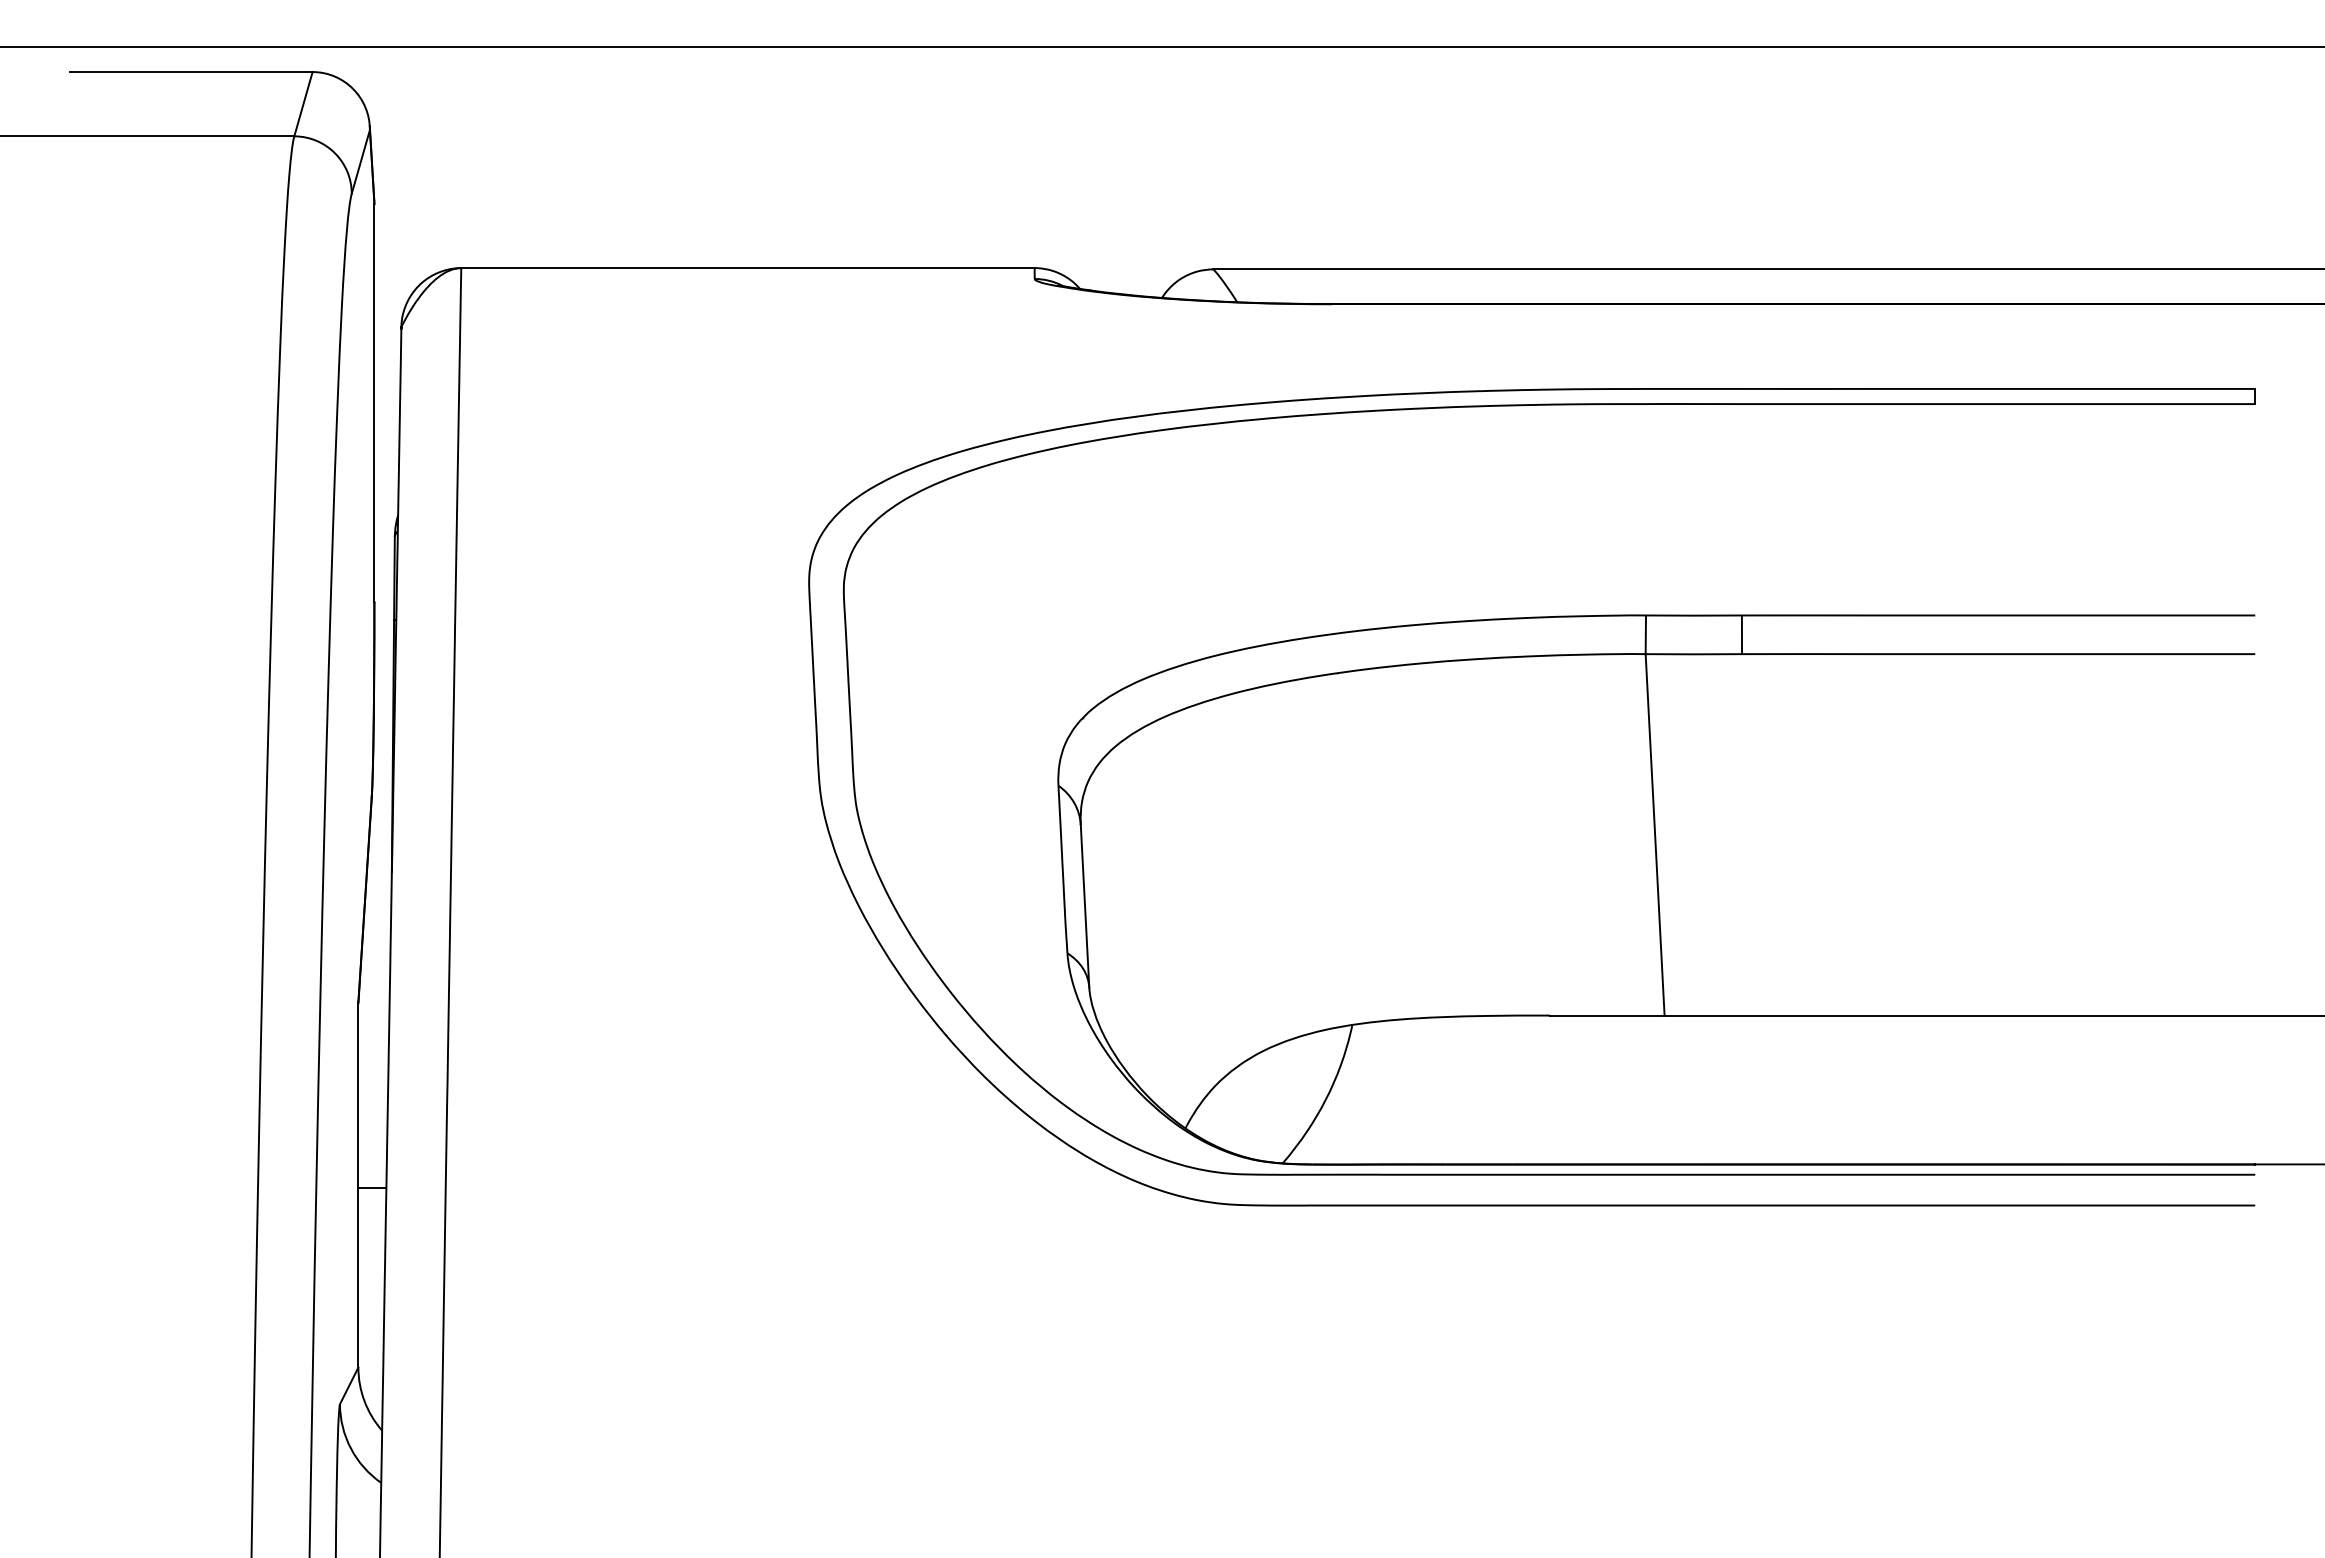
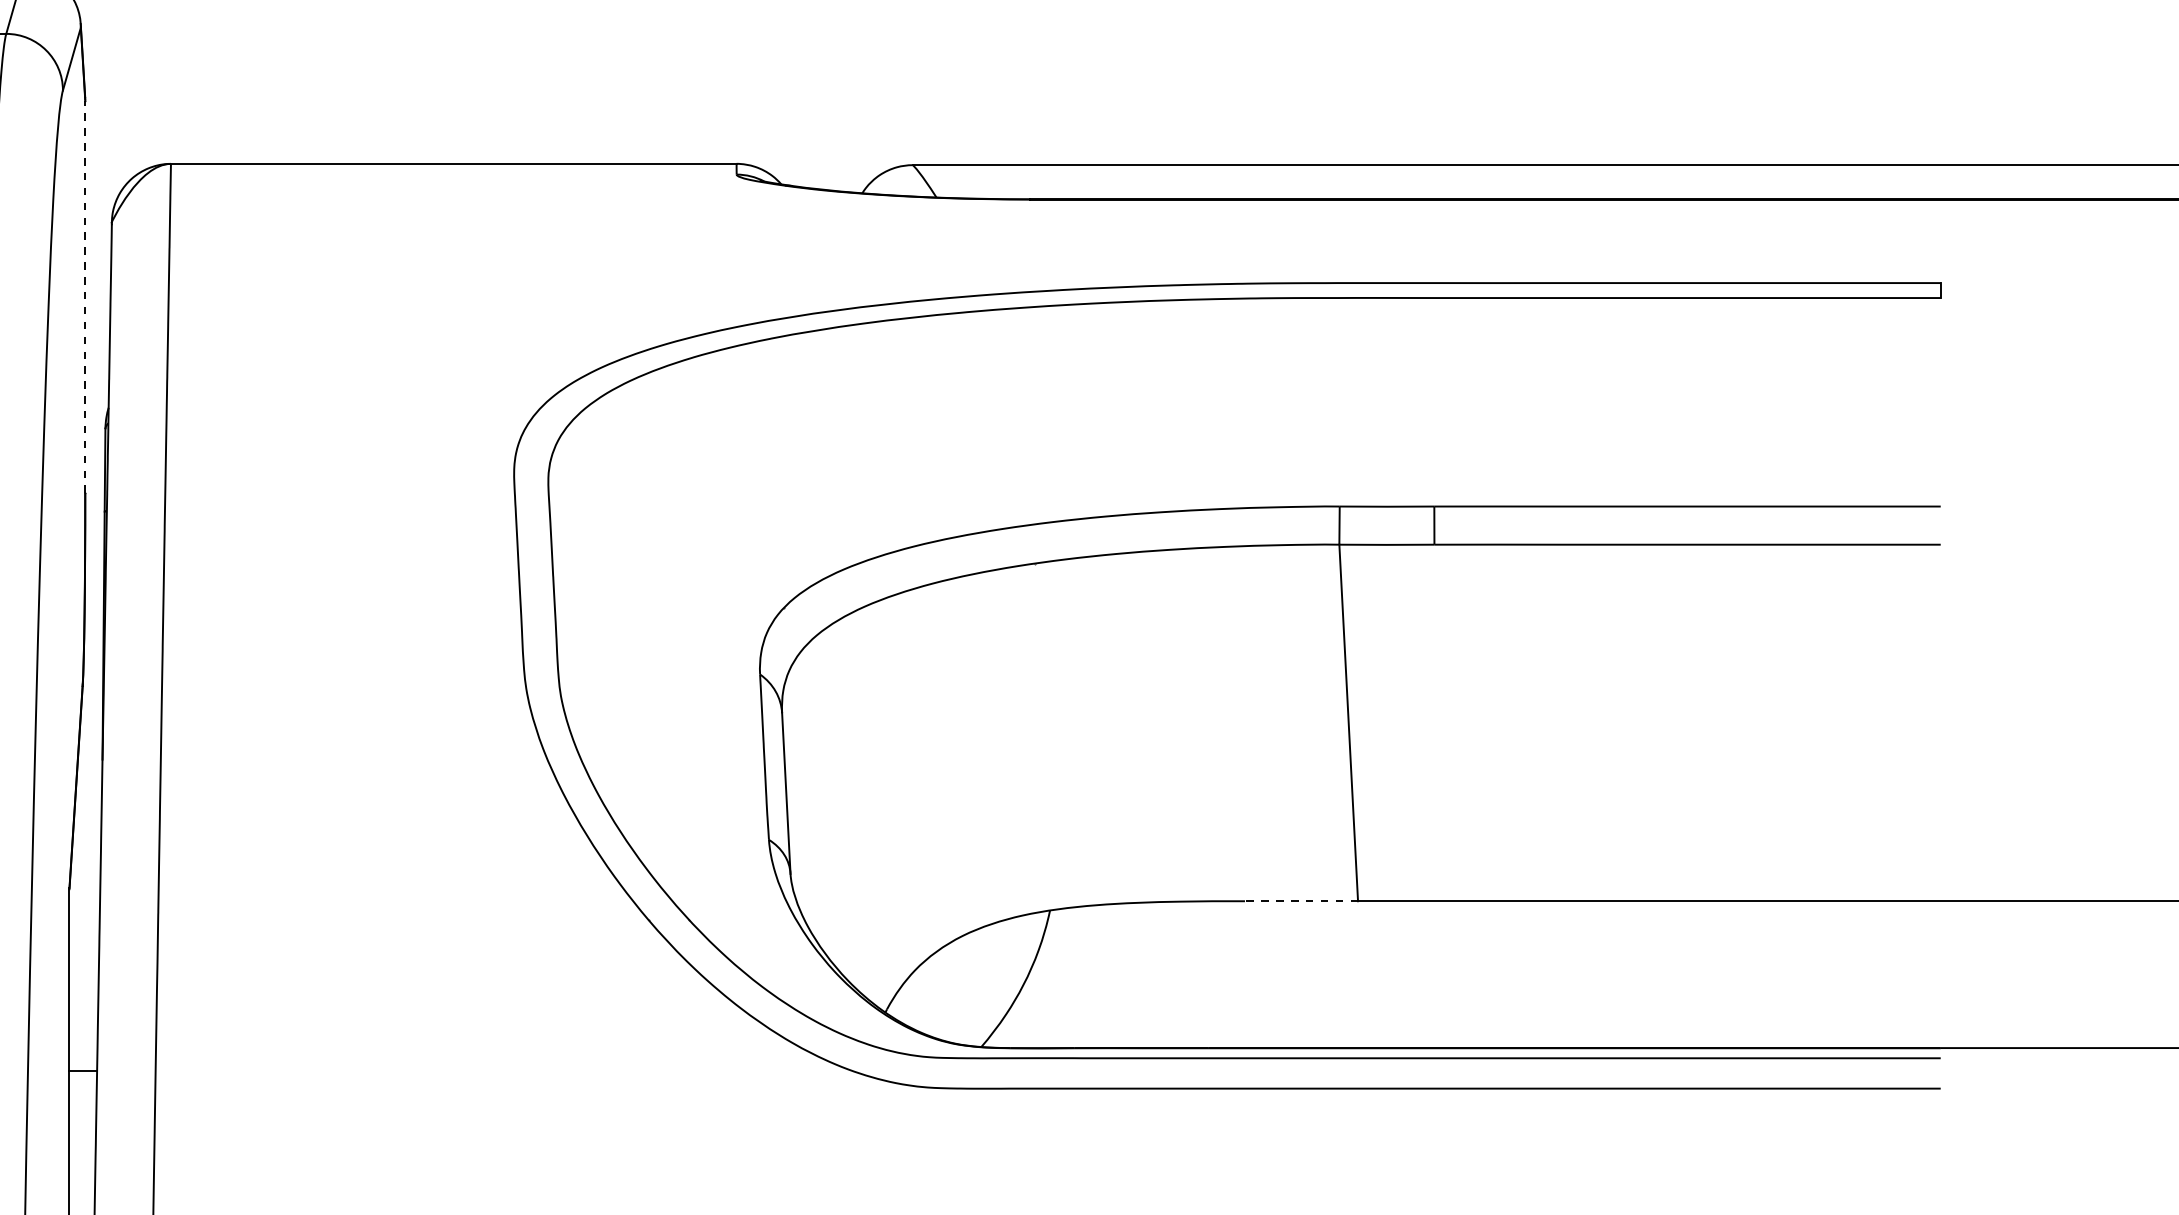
line: (374, 402) -> (85, 296), solid -> dashed
line: (1606, 1015) -> (1300, 901), solid -> dashed

